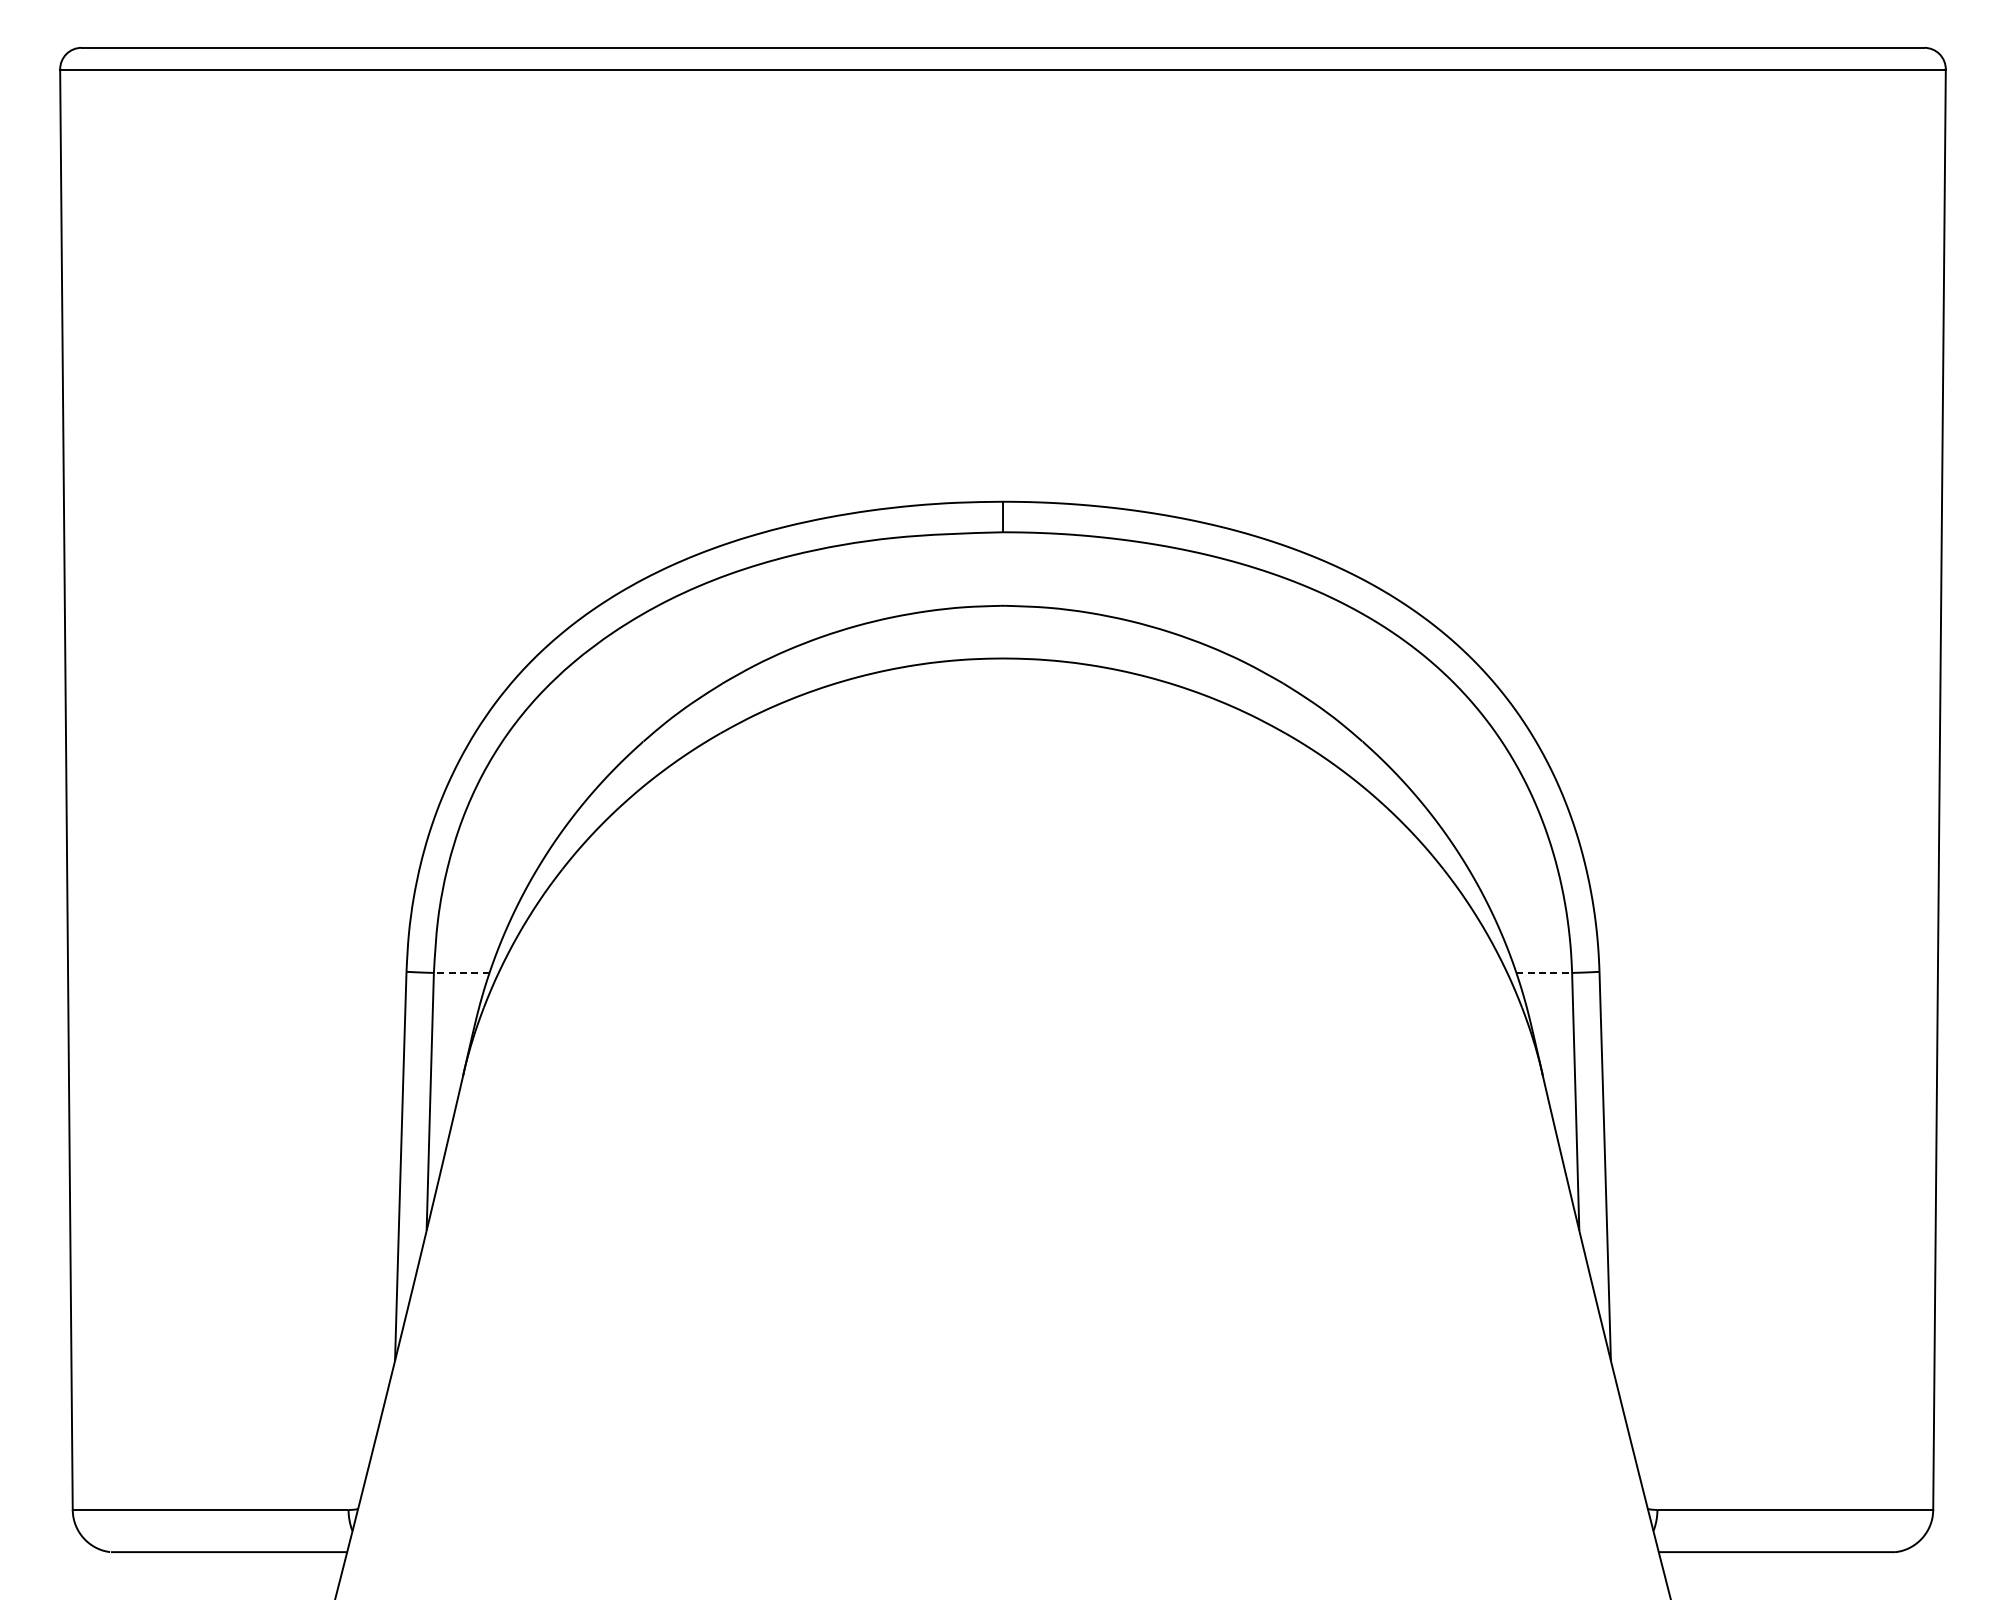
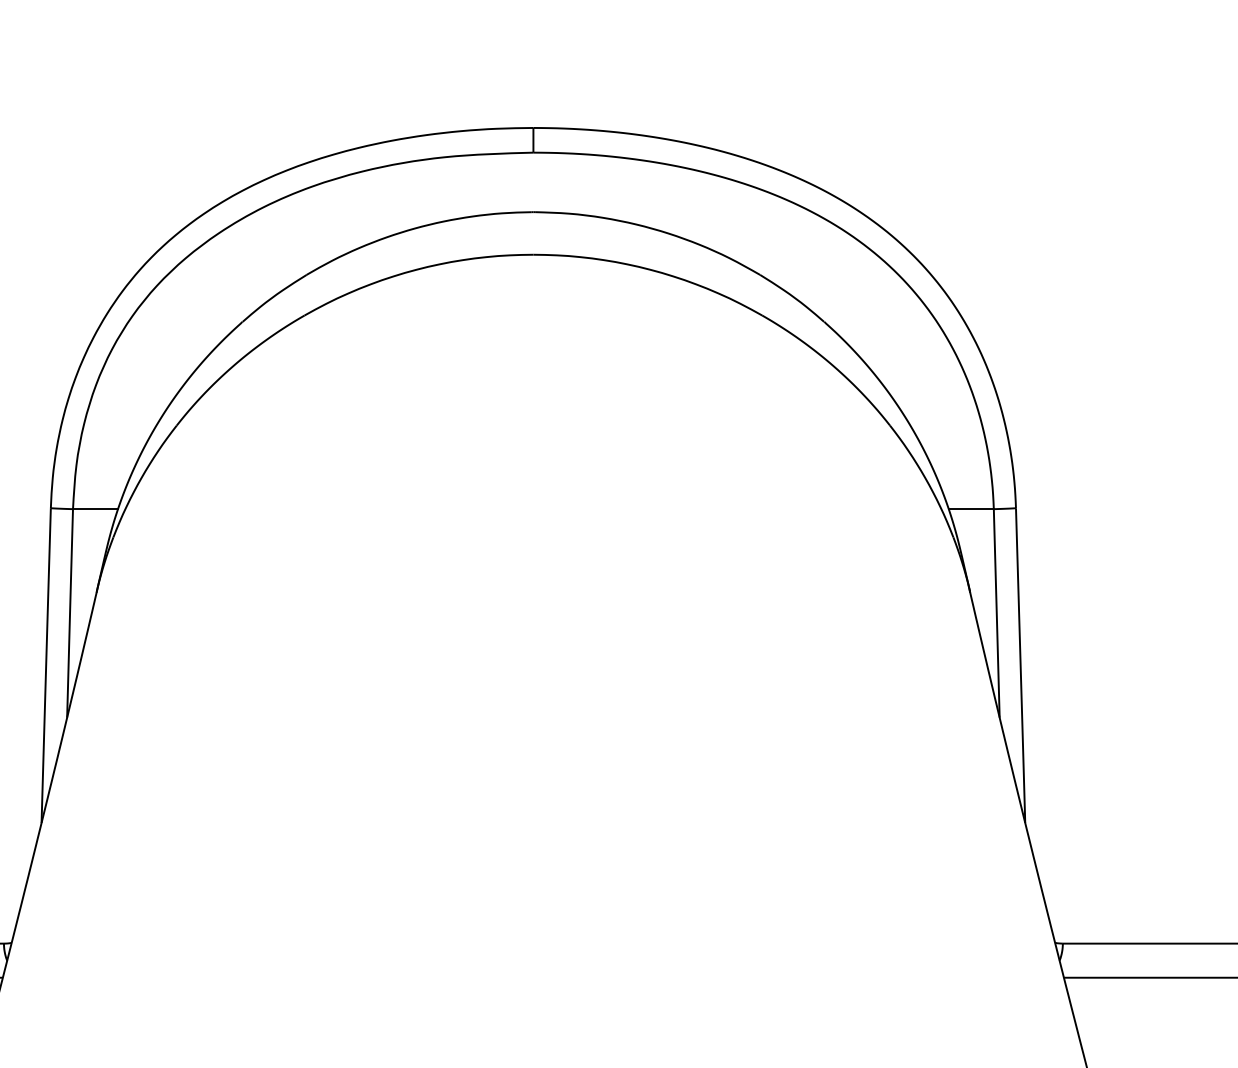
line: (461, 972) -> (95, 508), dashed -> solid
line: (1544, 972) -> (971, 508), dashed -> solid

